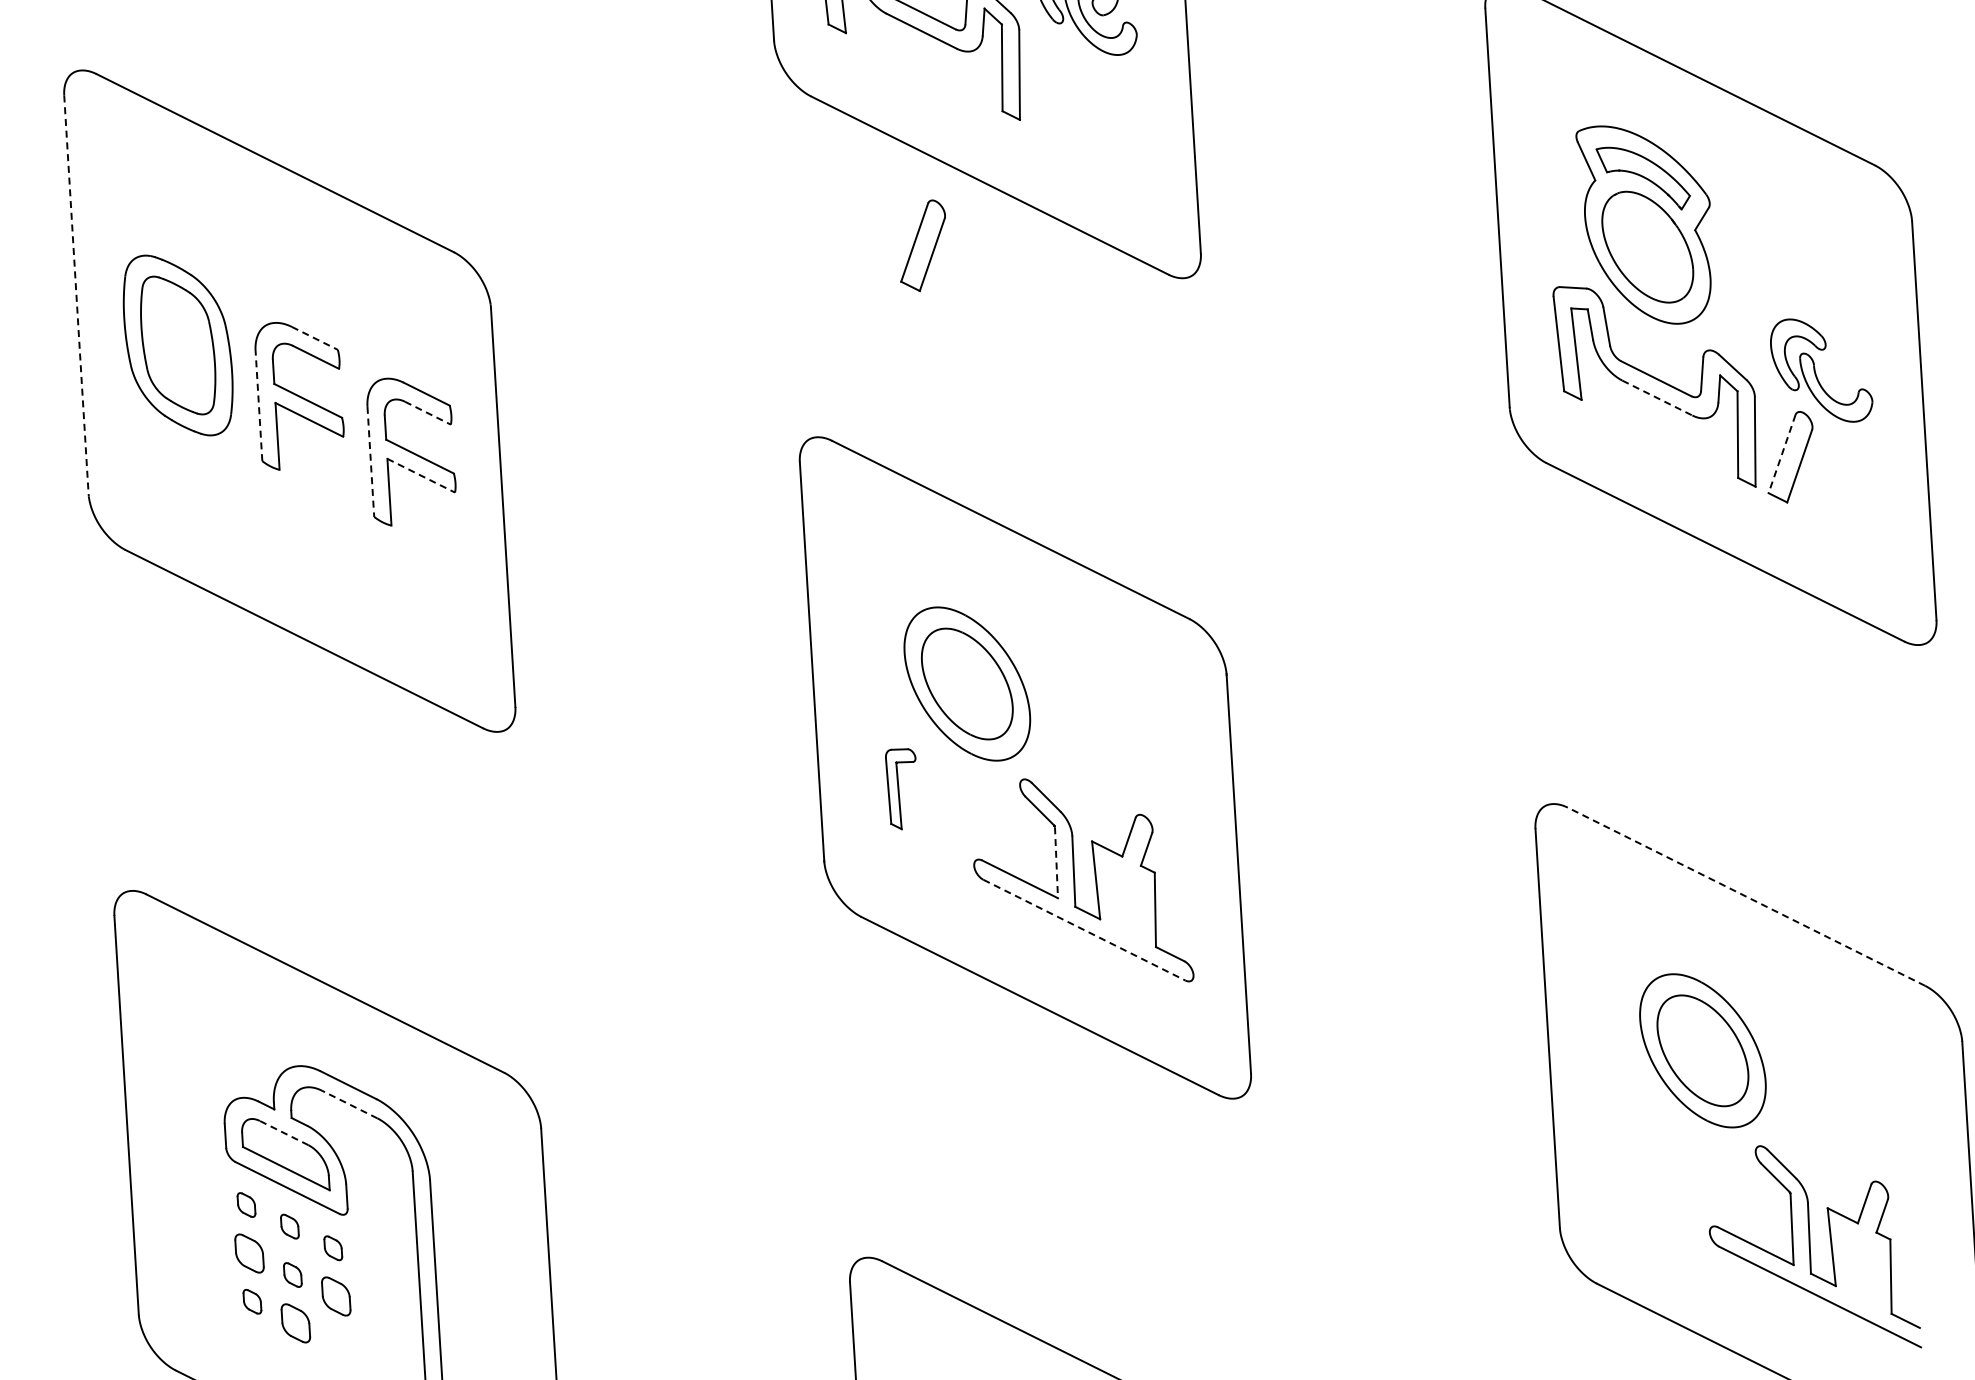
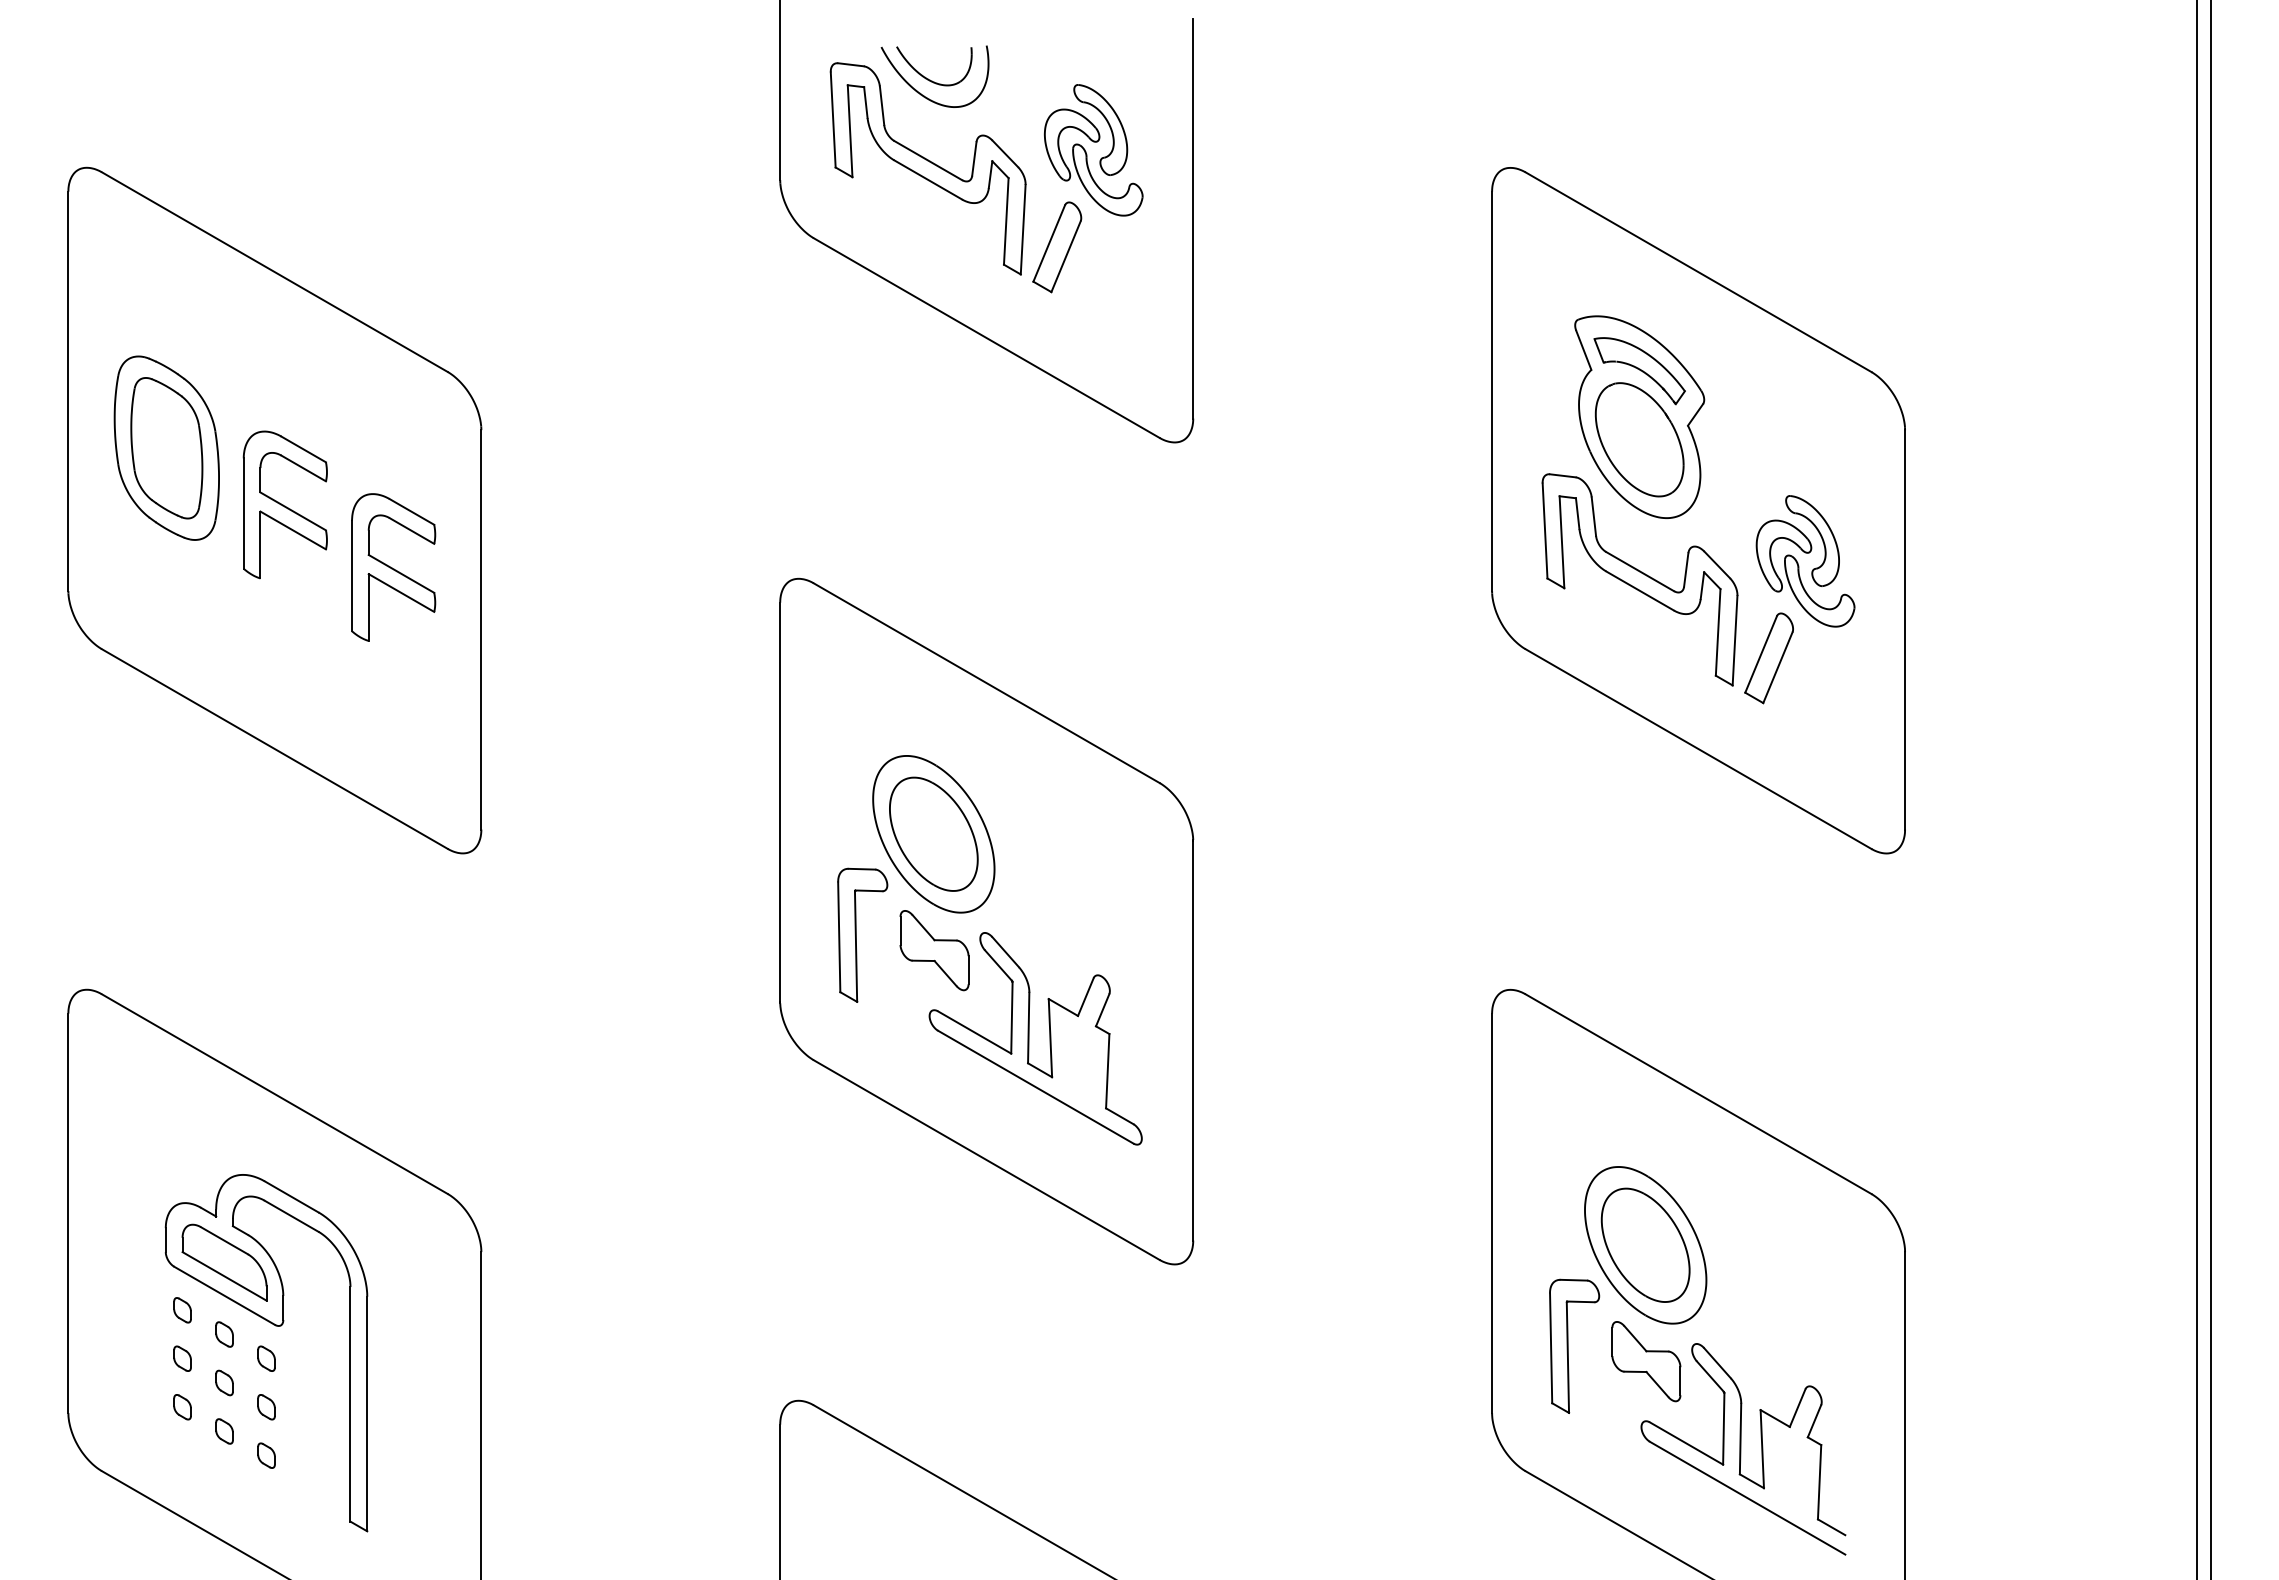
part: (923, 246) -> (1057, 247), moved
line: (76, 294) -> (68, 391), dashed -> solid
part: (1834, 332) -> (1820, 536), added
line: (314, 338) -> (303, 449), dashed -> solid
line: (1657, 398) -> (1640, 591), dashed -> solid
line: (258, 405) -> (243, 513), dashed -> solid
line: (428, 413) -> (412, 531), dashed -> solid
line: (1781, 454) -> (1760, 654), dashed -> solid
line: (371, 462) -> (352, 576), dashed -> solid
line: (421, 476) -> (401, 593), dashed -> solid
part: (902, 788) -> (862, 934), size x1.67
part: (975, 799) -> (934, 950), added
line: (1056, 863) -> (1011, 1018), dashed -> solid
line: (1746, 897) -> (1698, 1094), dashed -> solid
line: (1084, 930) -> (1035, 1087), dashed -> solid
line: (349, 1104) -> (291, 1216), dashed -> solid
line: (284, 1132) -> (224, 1240), dashed -> solid
part: (1638, 1155) -> (1574, 1345), added
part: (1710, 1166) -> (1646, 1361), added
part: (249, 1253) -> (182, 1358), size x0.62
part: (336, 1296) -> (266, 1407), size x0.62
part: (295, 1323) -> (224, 1431), size x0.62
part: (339, 1344) -> (266, 1455), added

